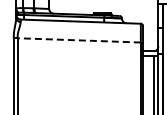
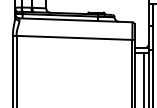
line: (79, 40) -> (74, 38), dashed -> solid

